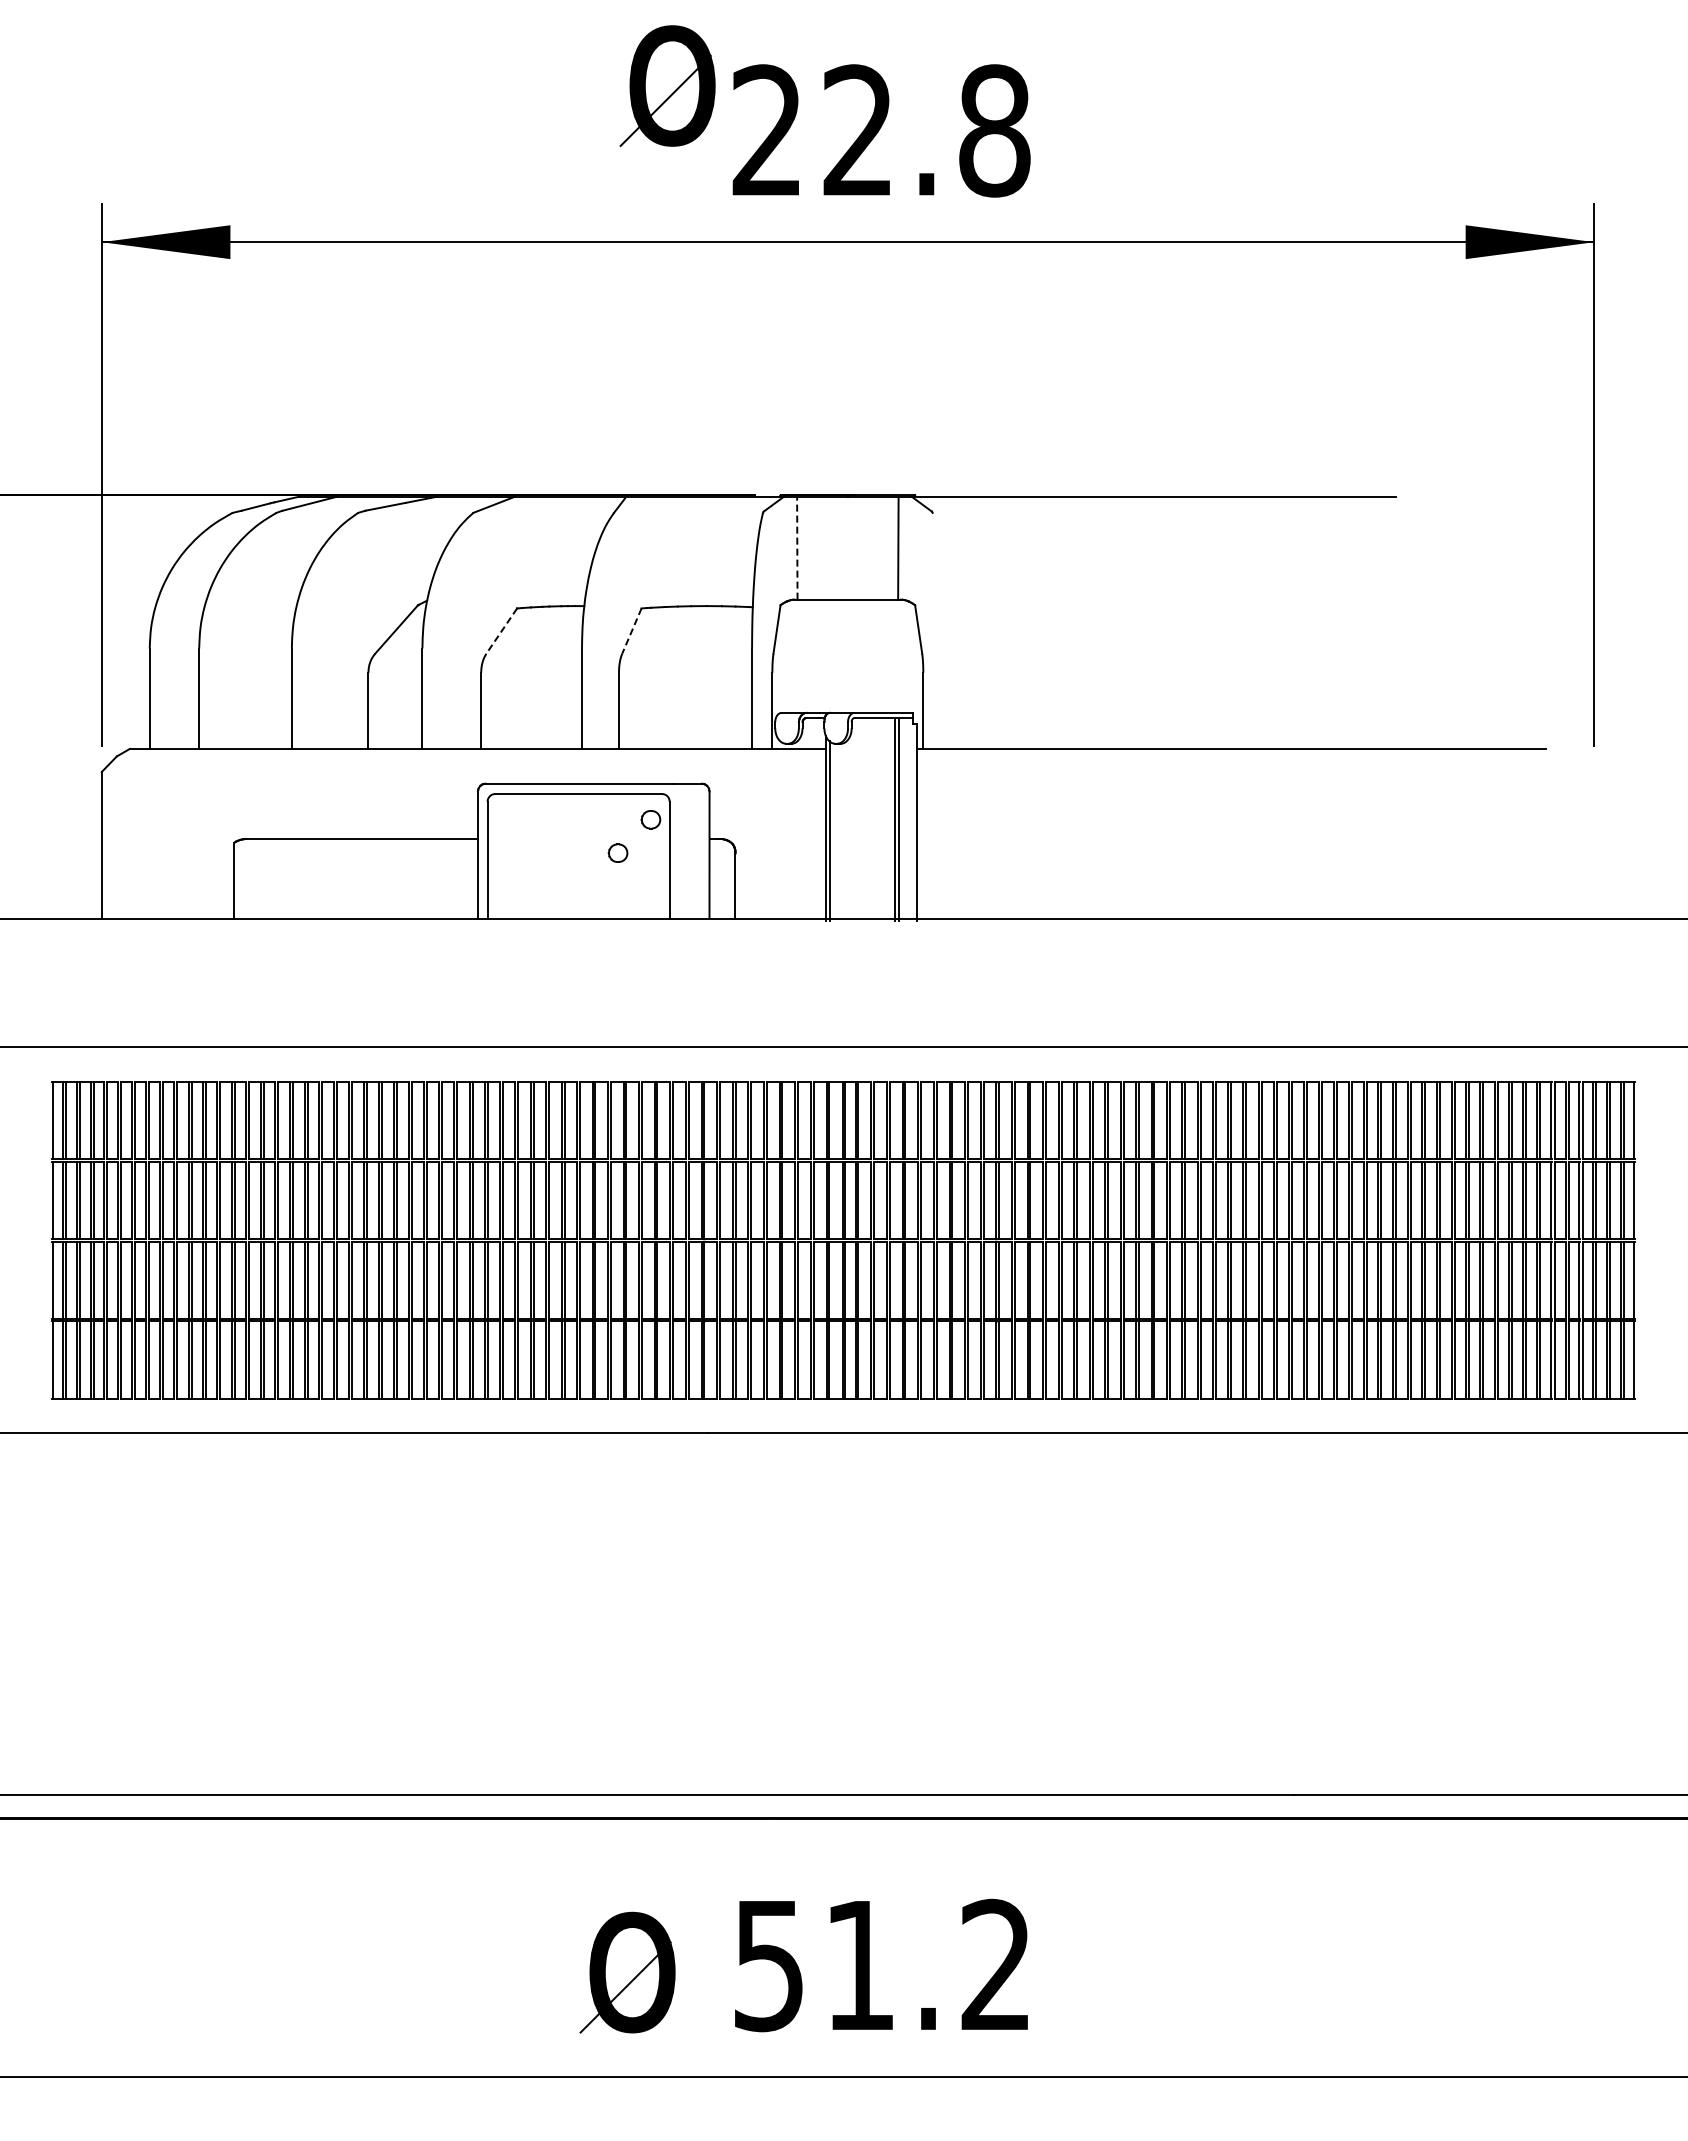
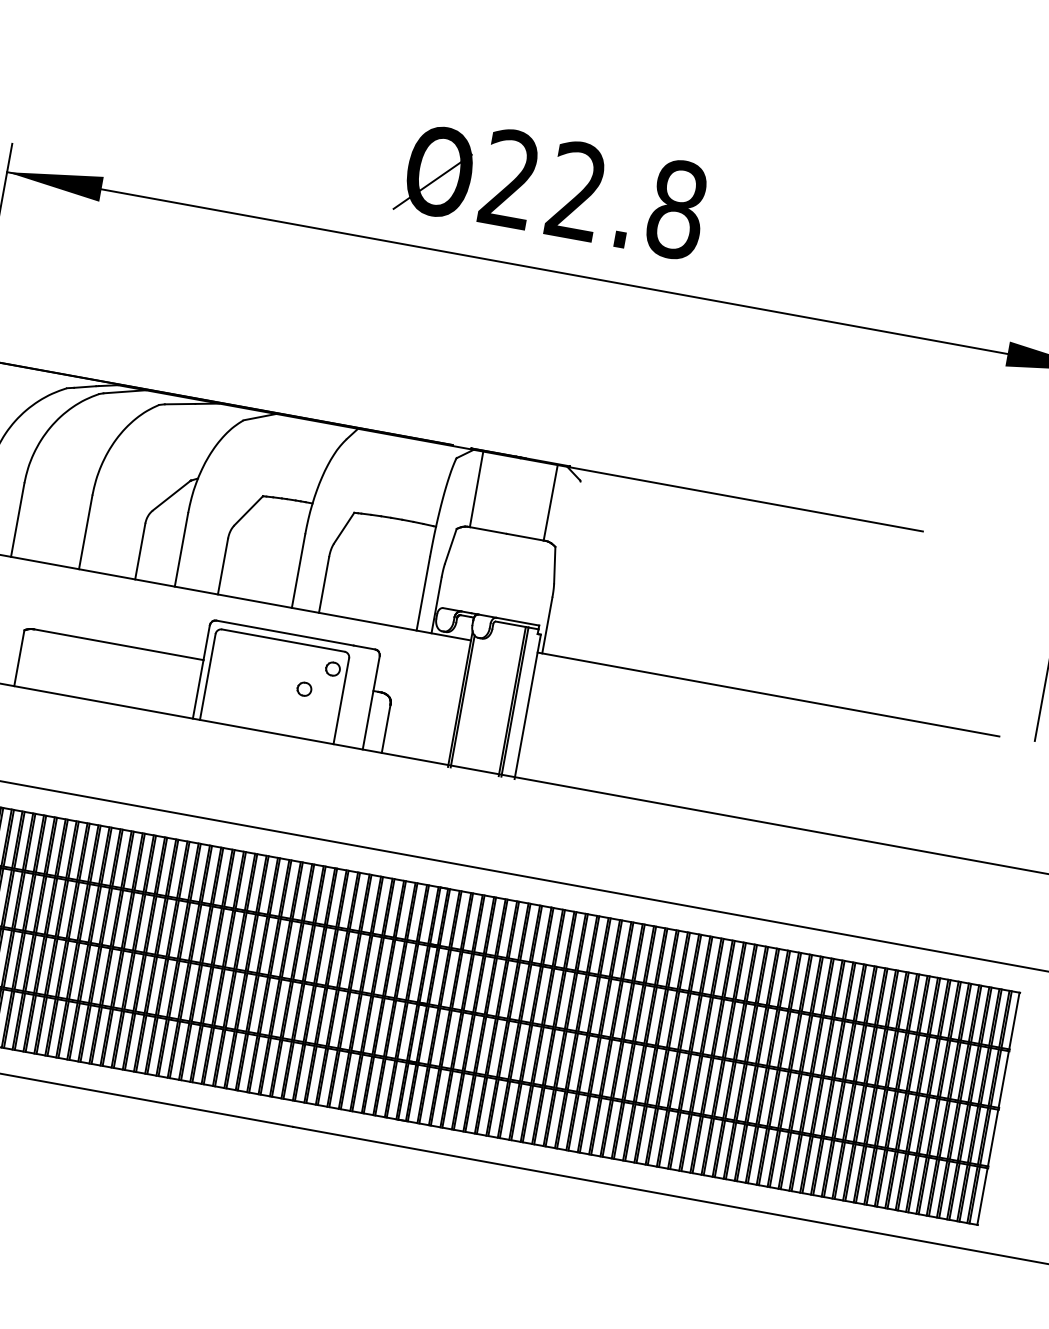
part: (667, 85) -> (436, 170), moved
line: (797, 547) -> (476, 488), dashed -> solid
line: (501, 631) -> (248, 511), dashed -> solid
line: (631, 631) -> (343, 528), dashed -> solid

